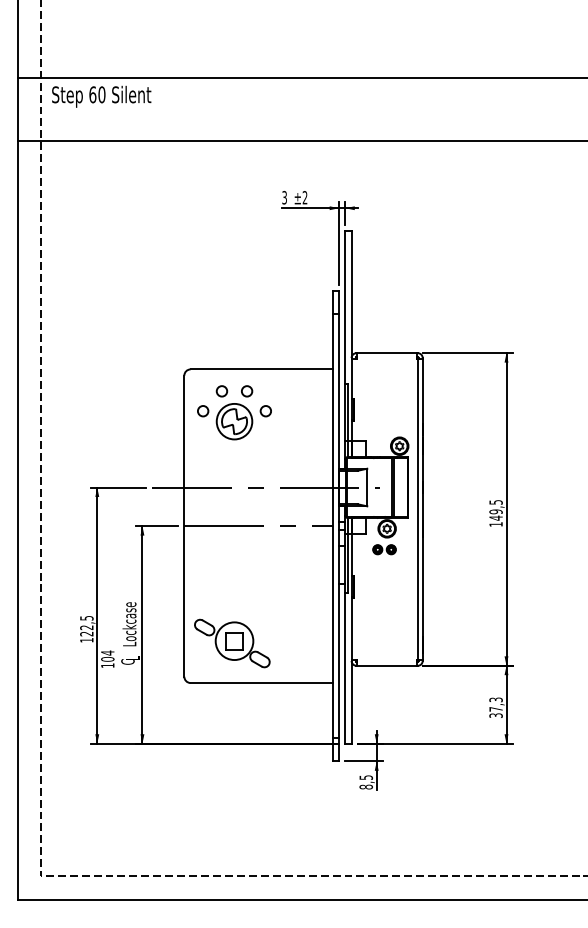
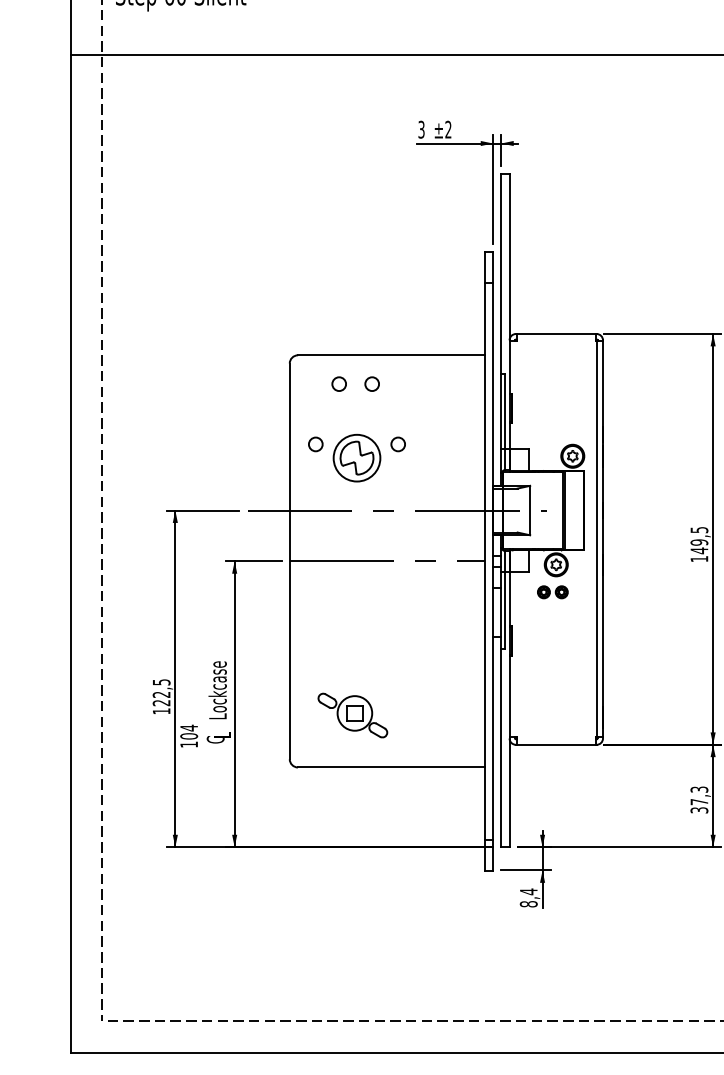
part: (234, 421) -> (356, 457), moved
part: (232, 643) -> (353, 715), size x0.7
text: (366, 777) -> (529, 891), 8,5 -> 8,4

